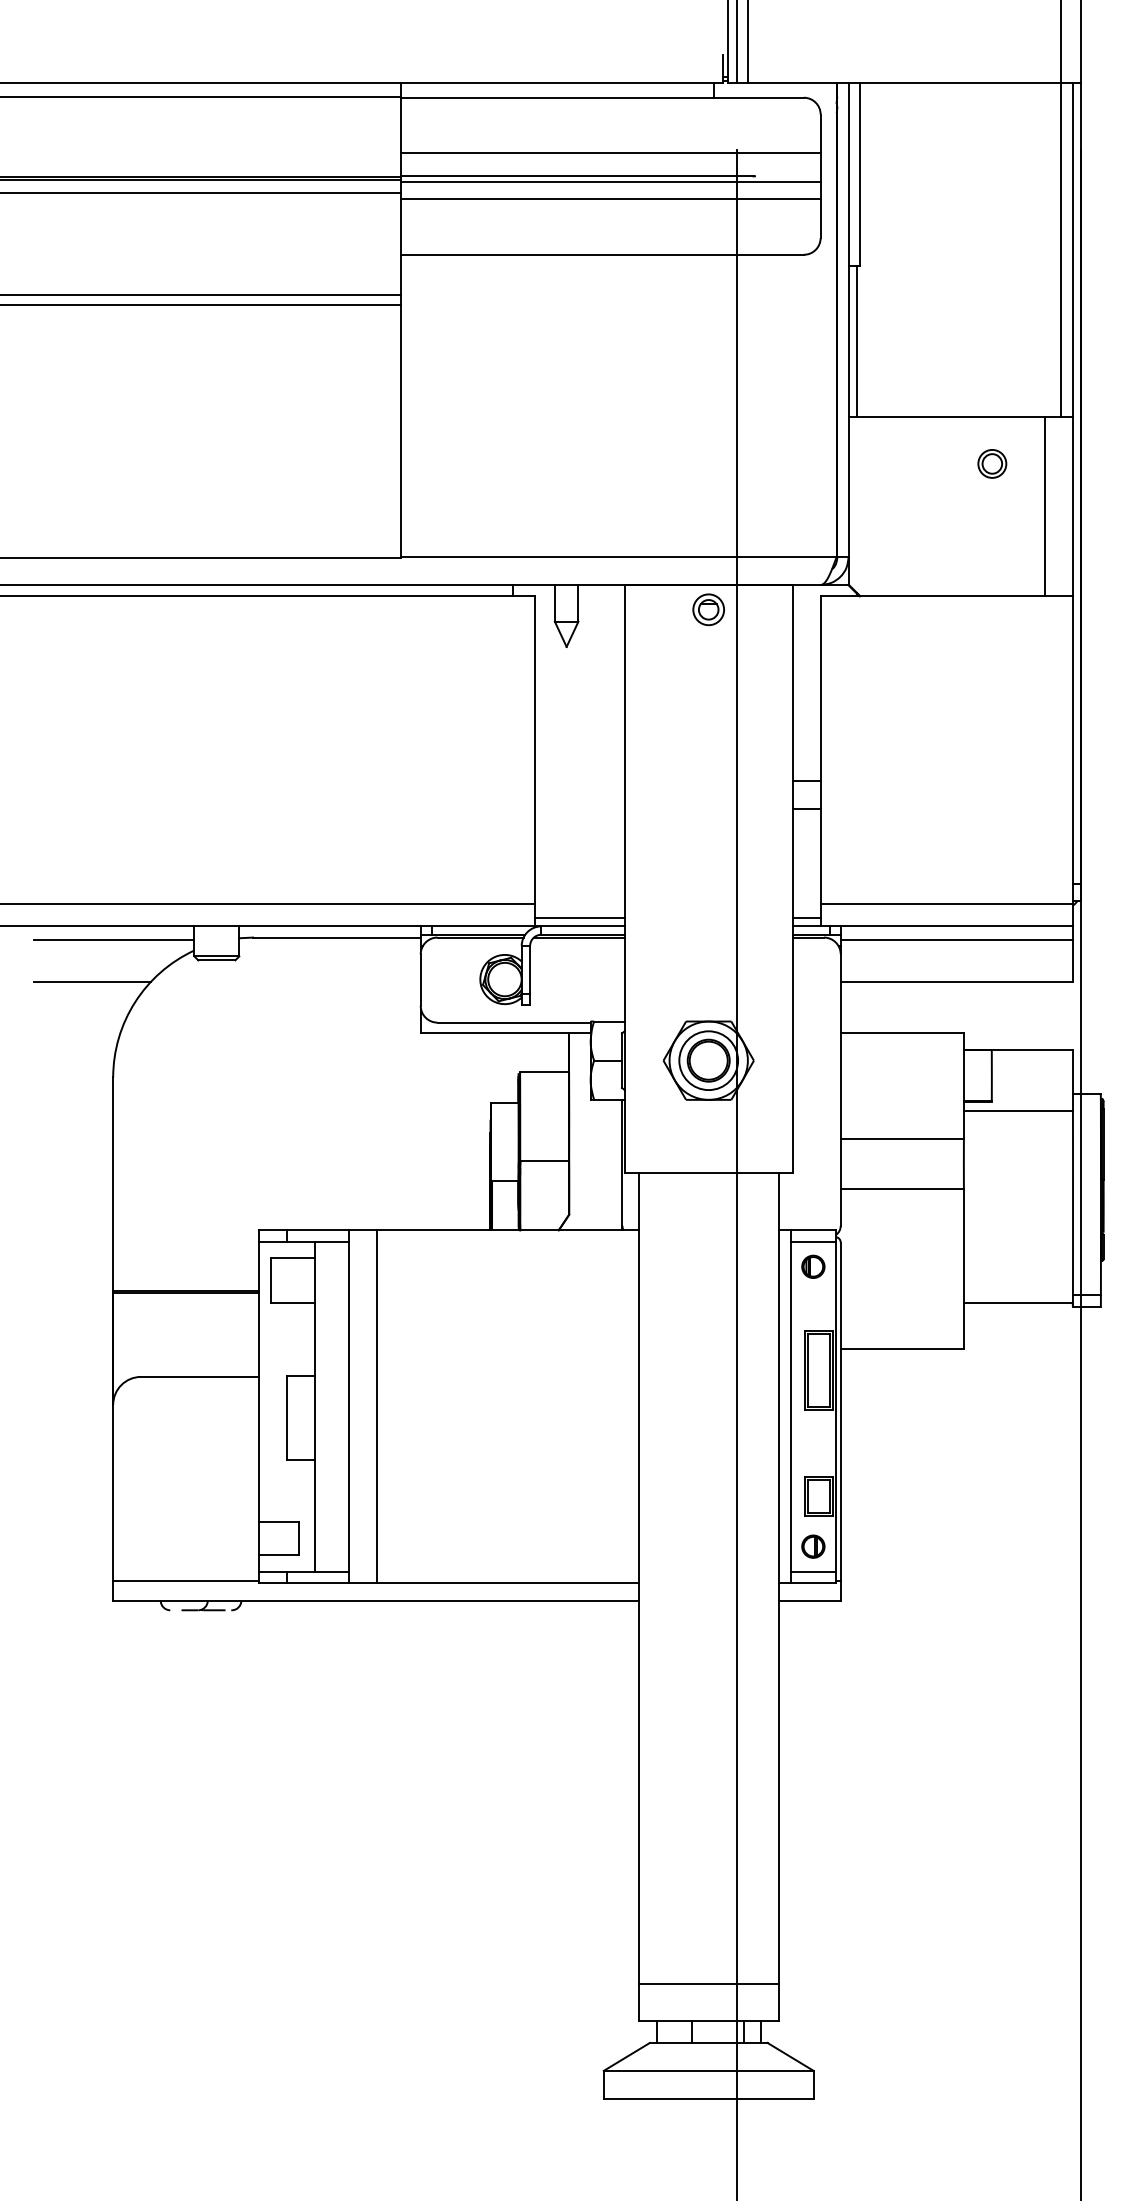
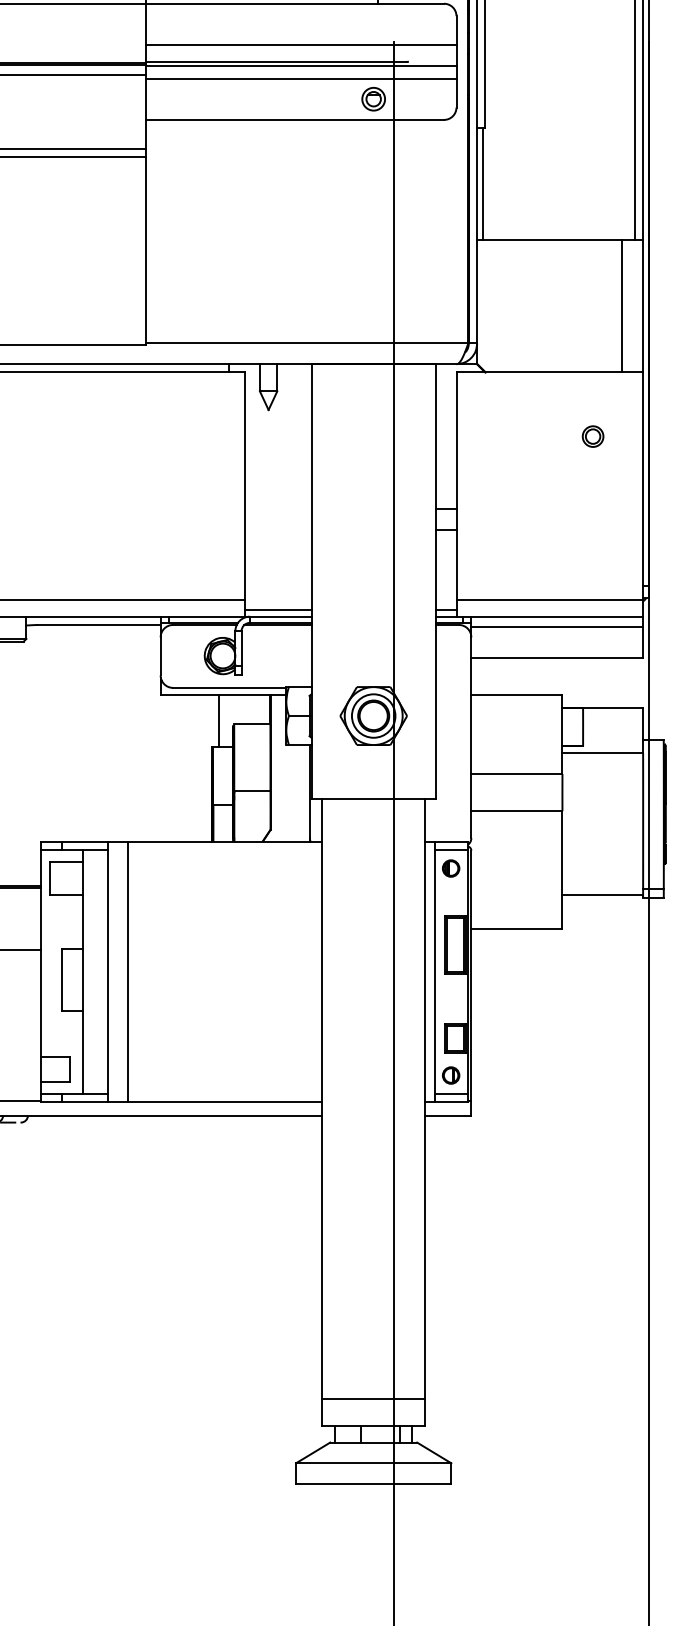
part: (992, 463) -> (593, 436), moved
part: (708, 609) -> (373, 98), moved
line: (499, 1067) -> (218, 721), added

